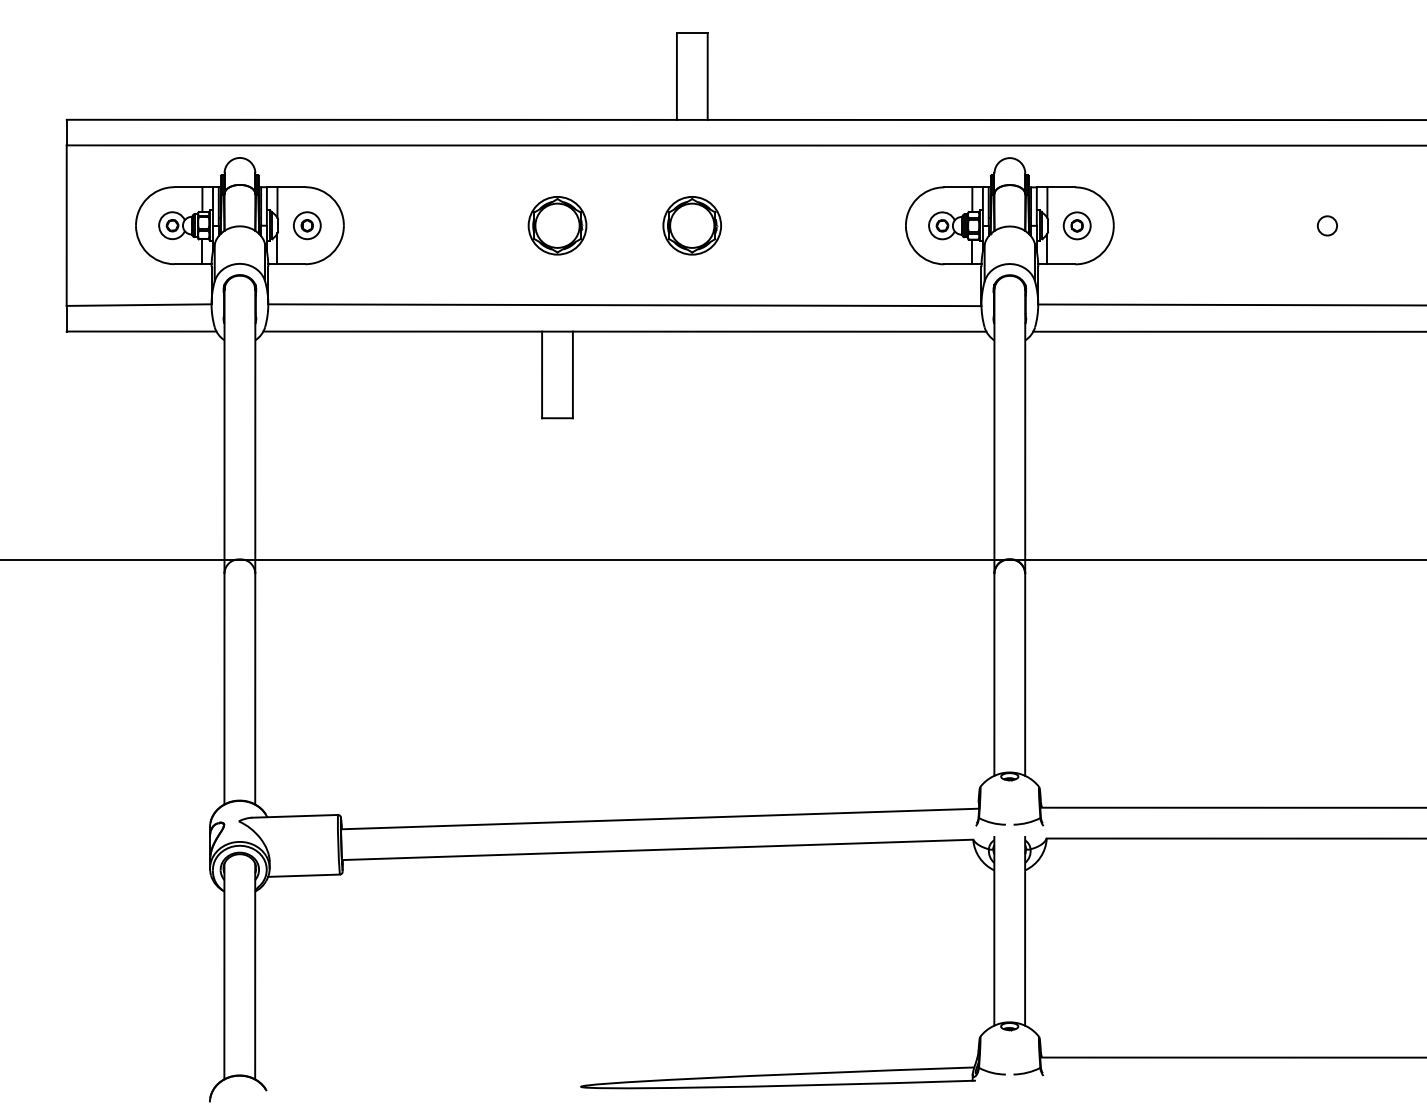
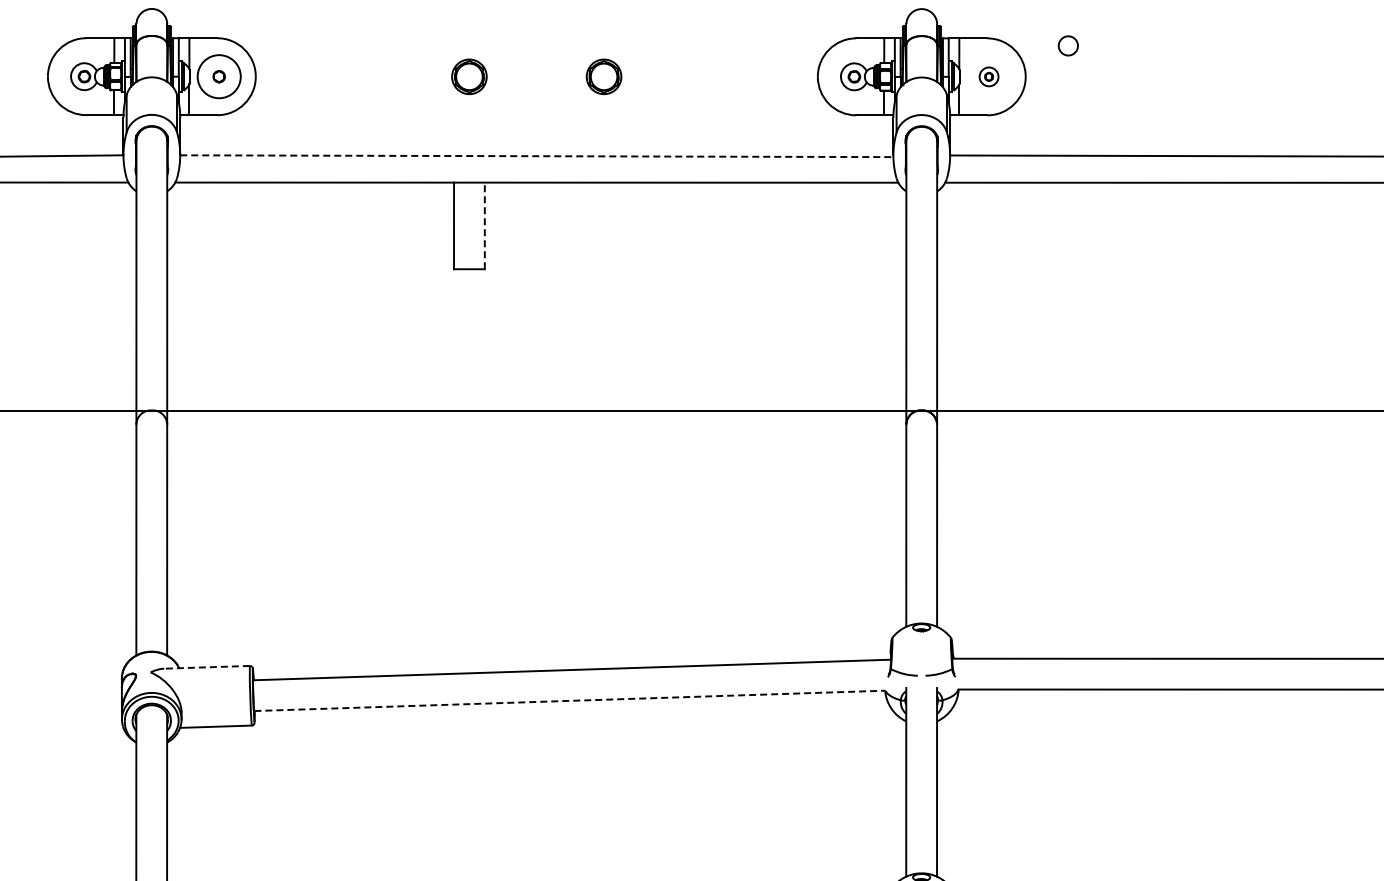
circle: (306, 225) -> (218, 76), size x1.6
part: (557, 225) -> (469, 76), size x0.6
part: (691, 225) -> (603, 76), size x0.6
part: (1076, 225) -> (988, 76), size x0.7
circle: (1327, 225) -> (1068, 45), moved
line: (624, 305) -> (536, 156), solid -> dashed
line: (572, 374) -> (484, 225), solid -> dashed
line: (295, 816) -> (207, 667), solid -> dashed
line: (657, 849) -> (569, 700), solid -> dashed

